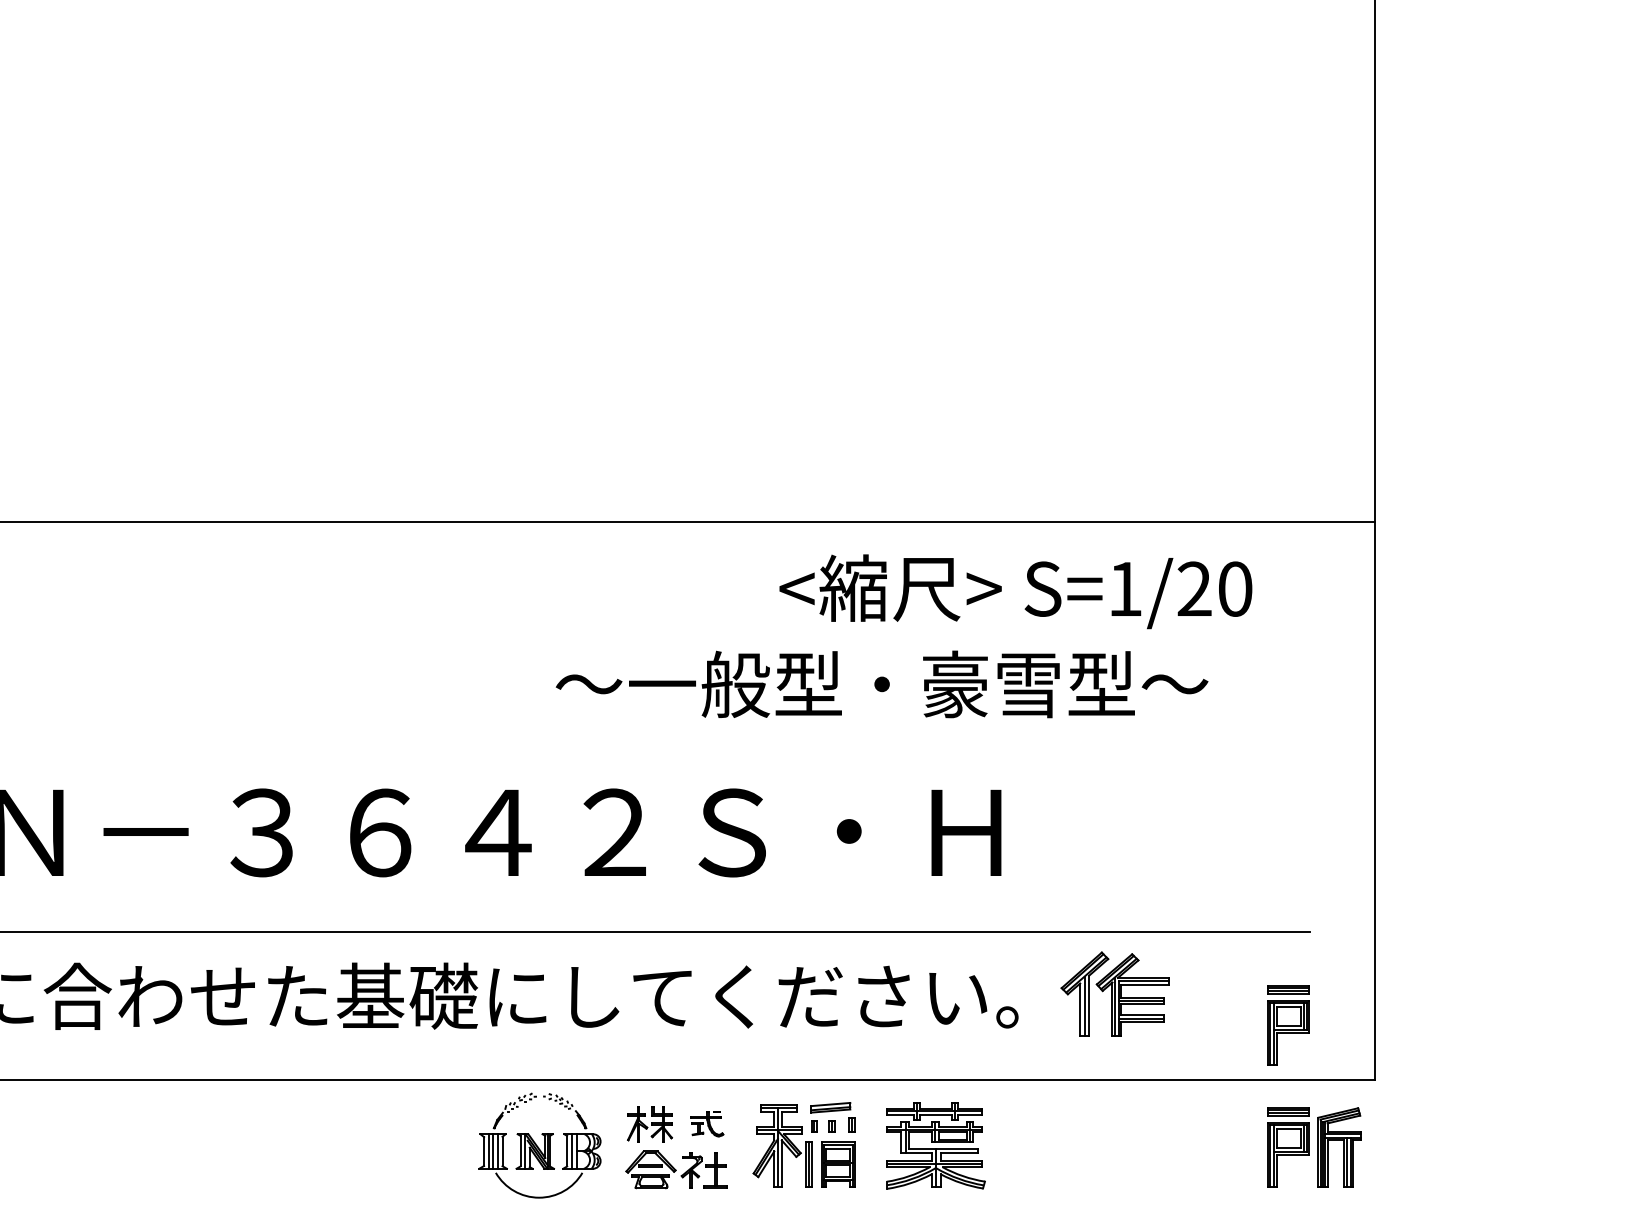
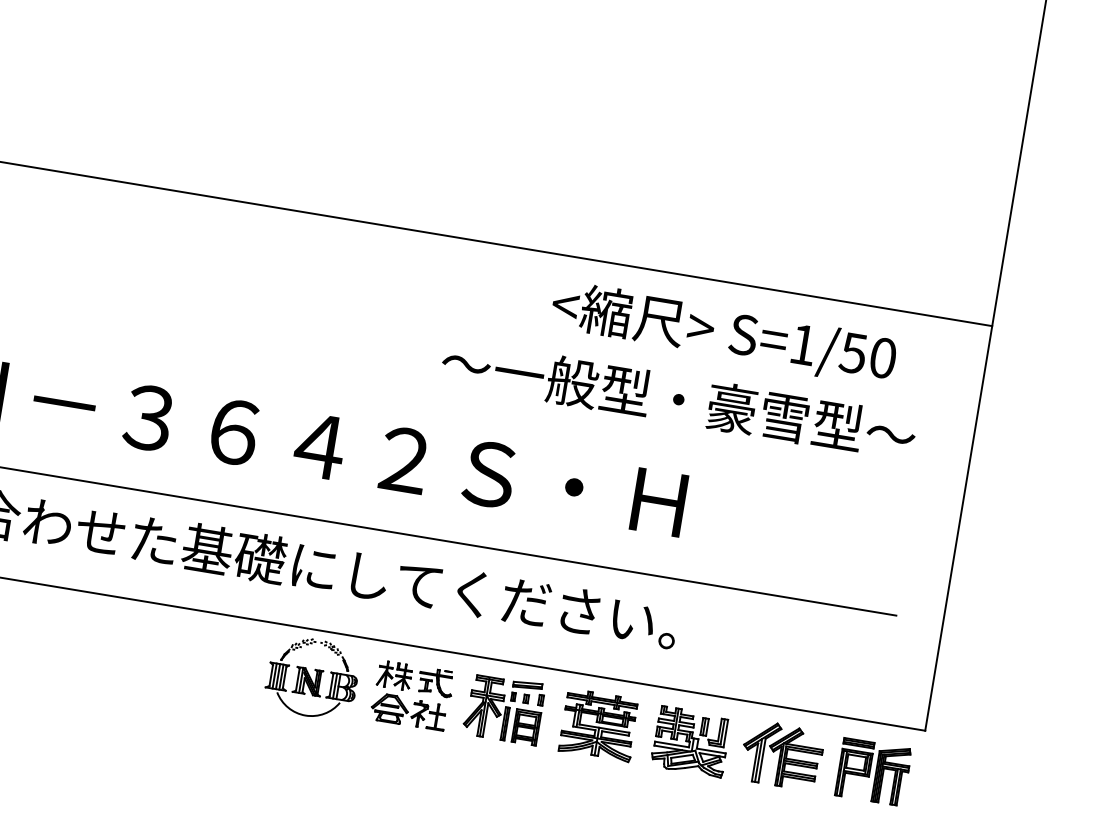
text: (1193, 588) -> (852, 352), S=1/20 -> S=1/50
text: (881, 684) -> (678, 399), moved
part: (1114, 993) -> (781, 754), moved
part: (1288, 1025) -> (869, 680), removed
part: (707, 1124) -> (436, 682), size x1.43
part: (1062, 1147) -> (690, 741), added

